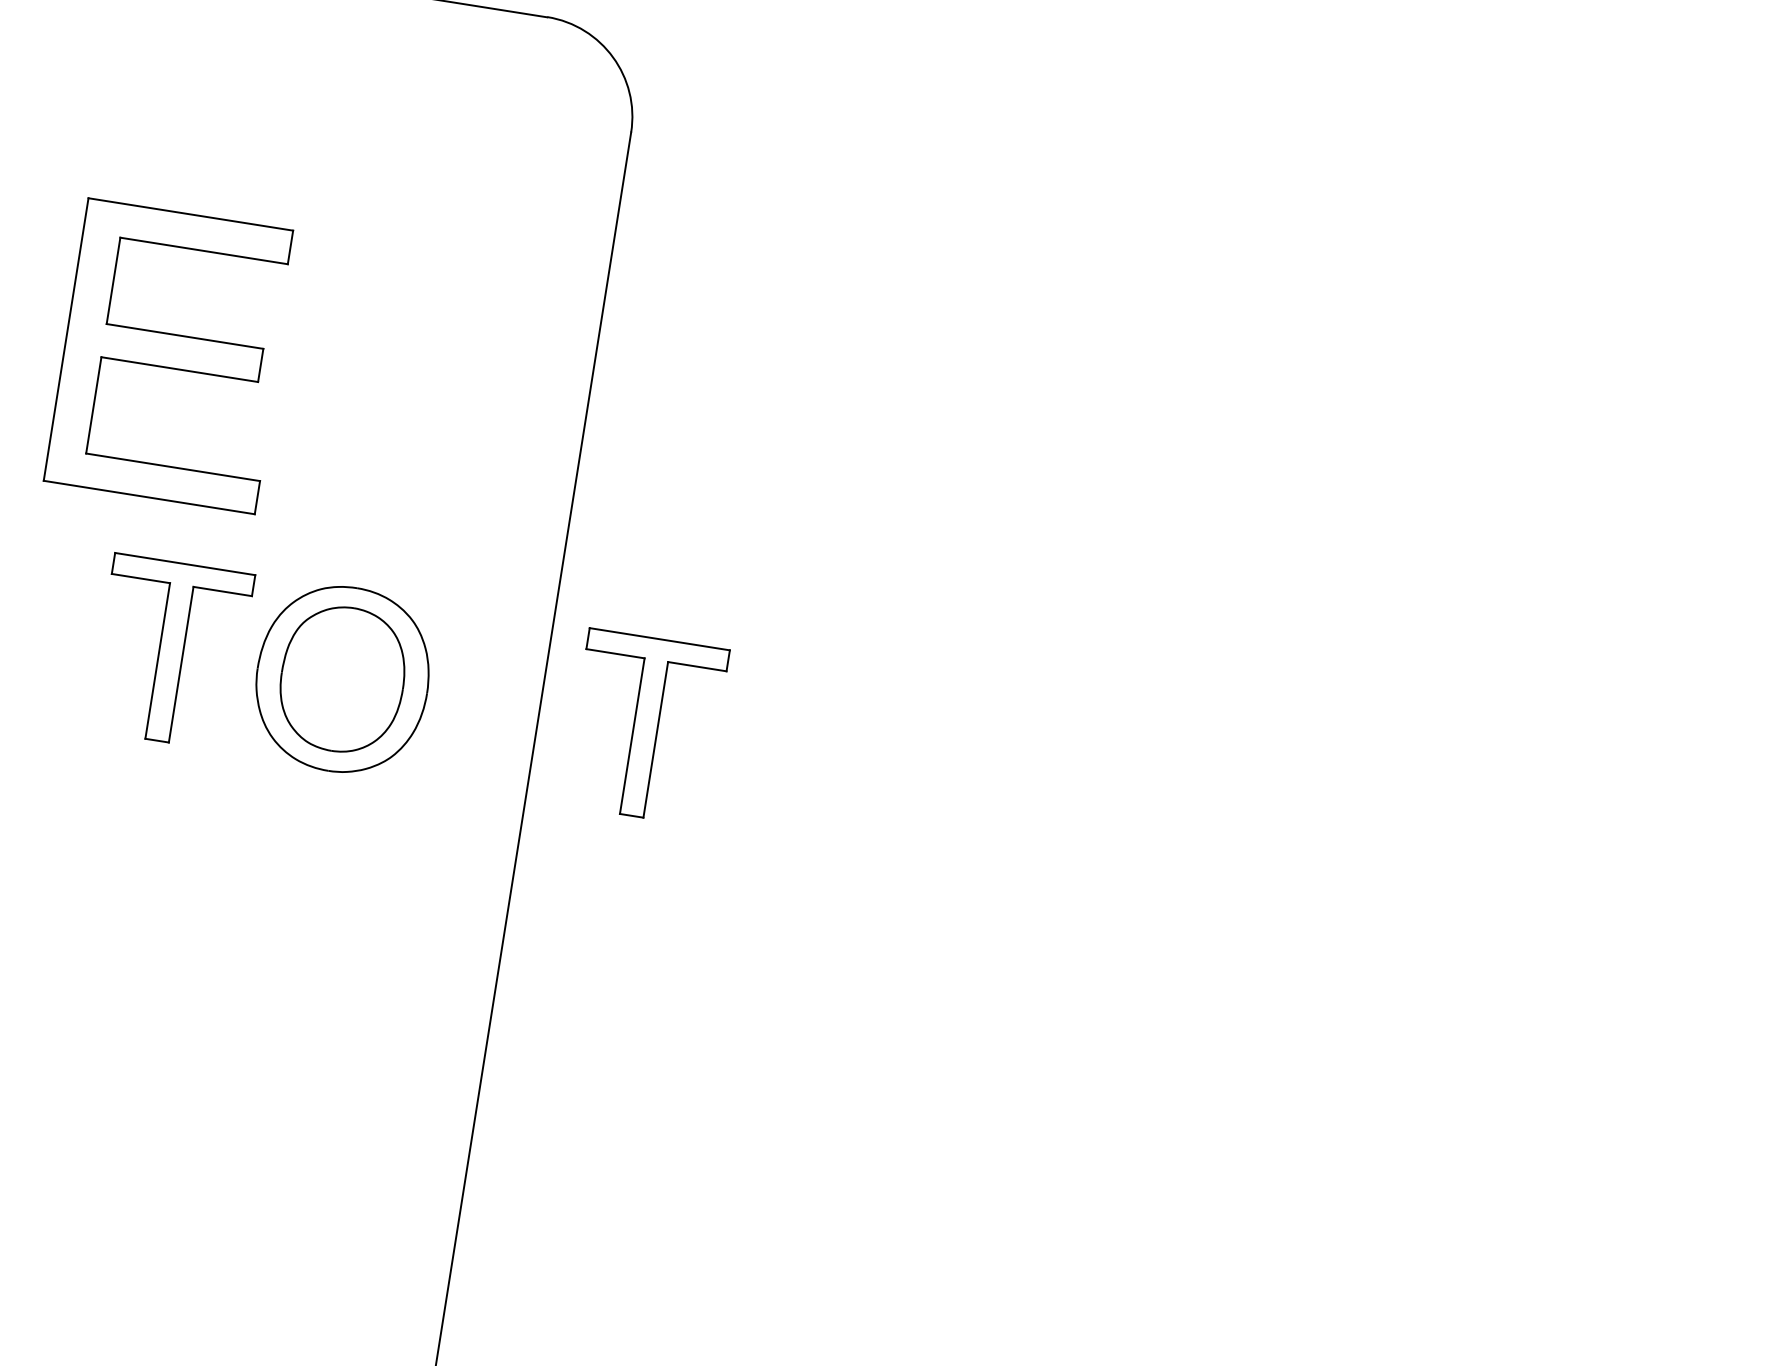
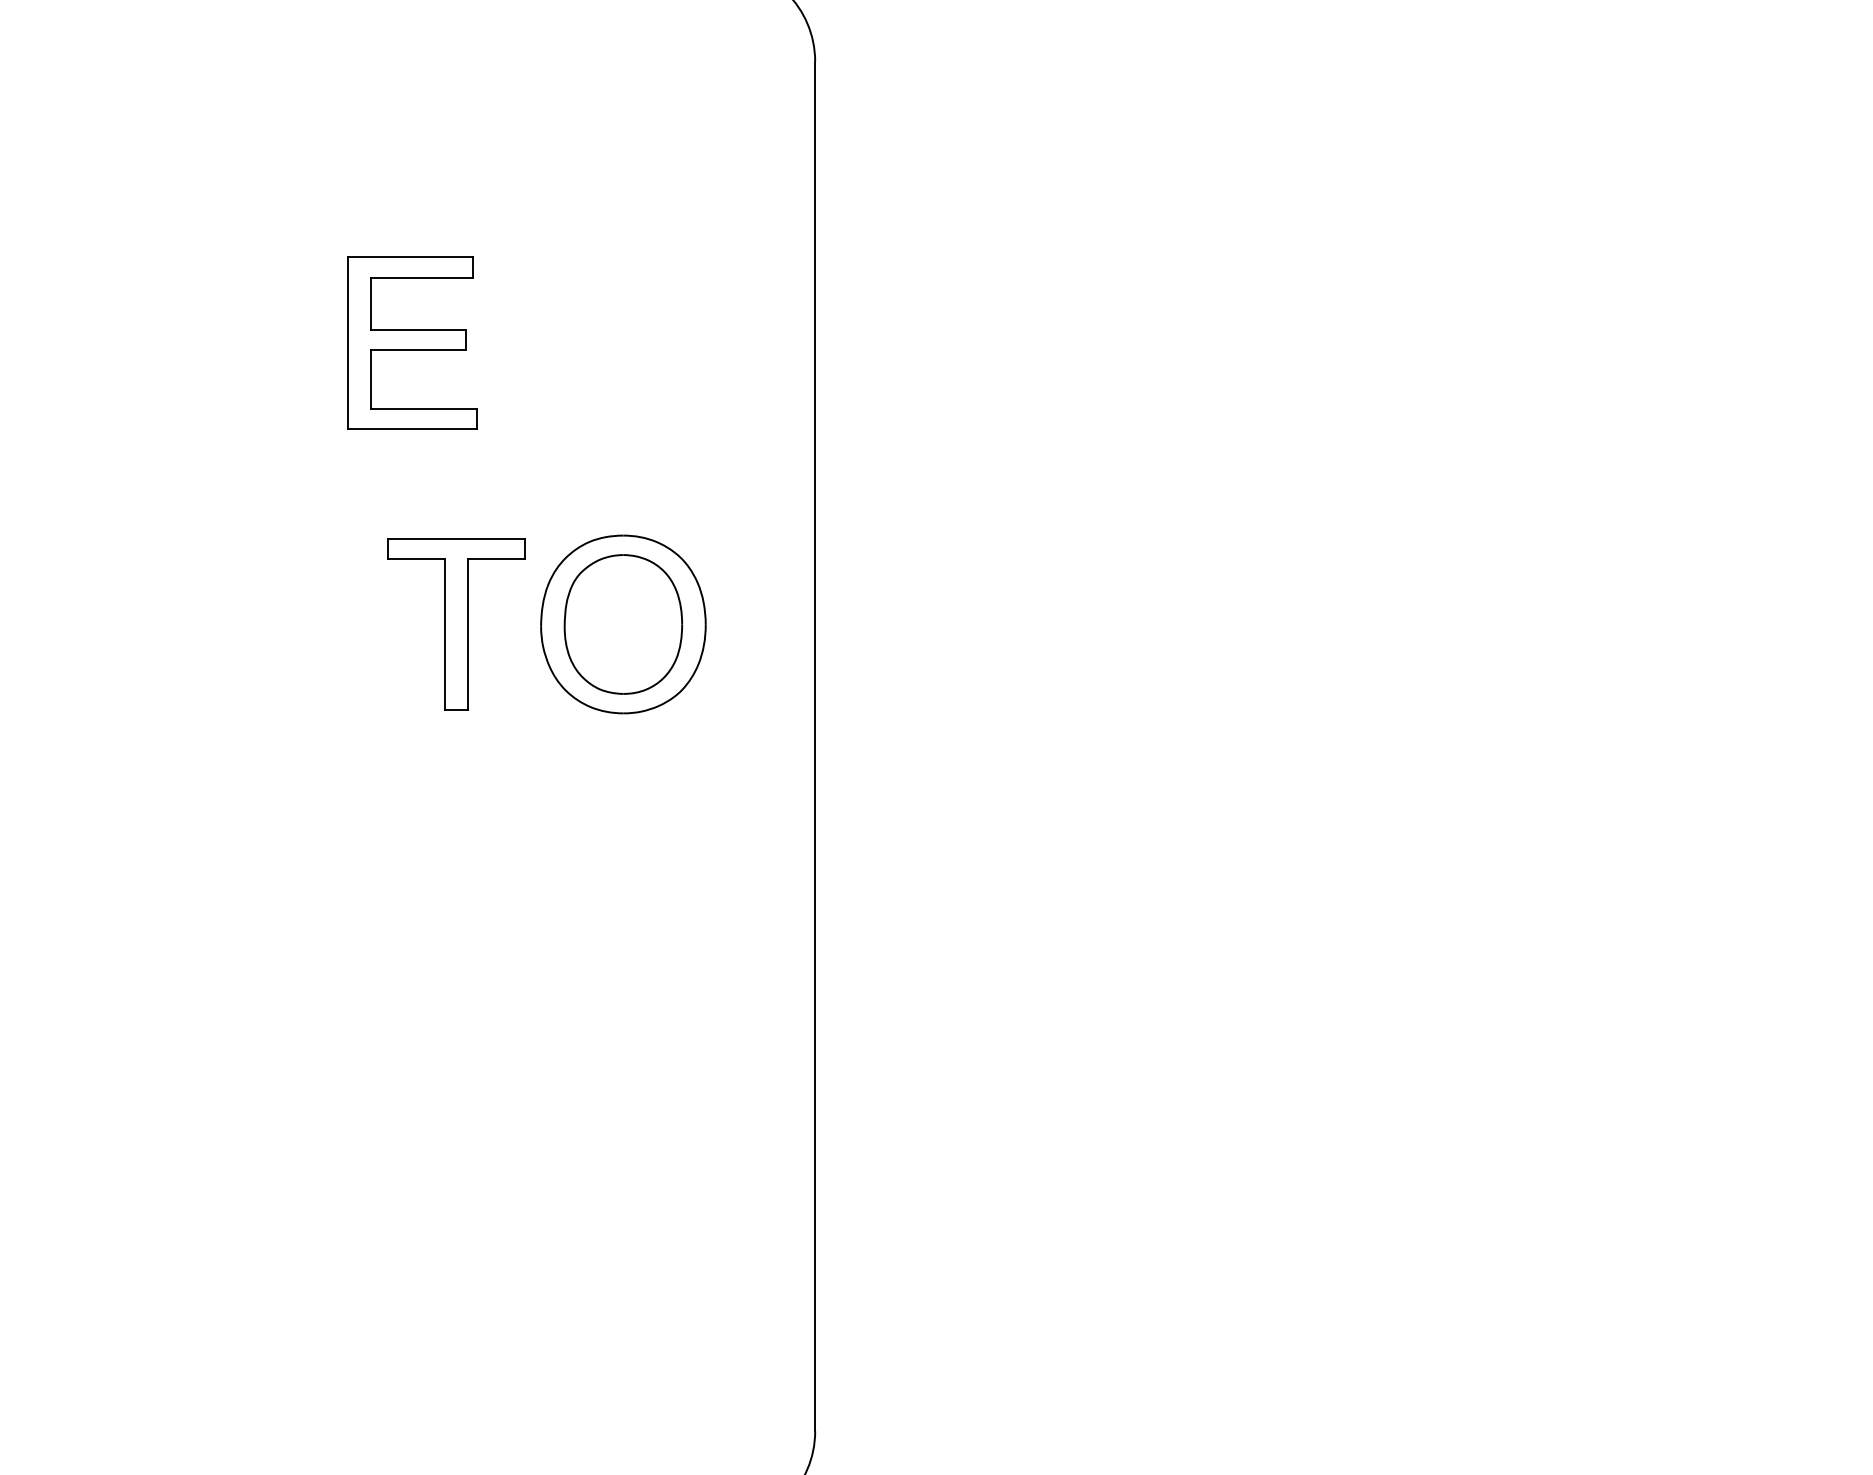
part: (171, 355) -> (412, 342), size x0.62
part: (645, 727) -> (918, 624), removed

